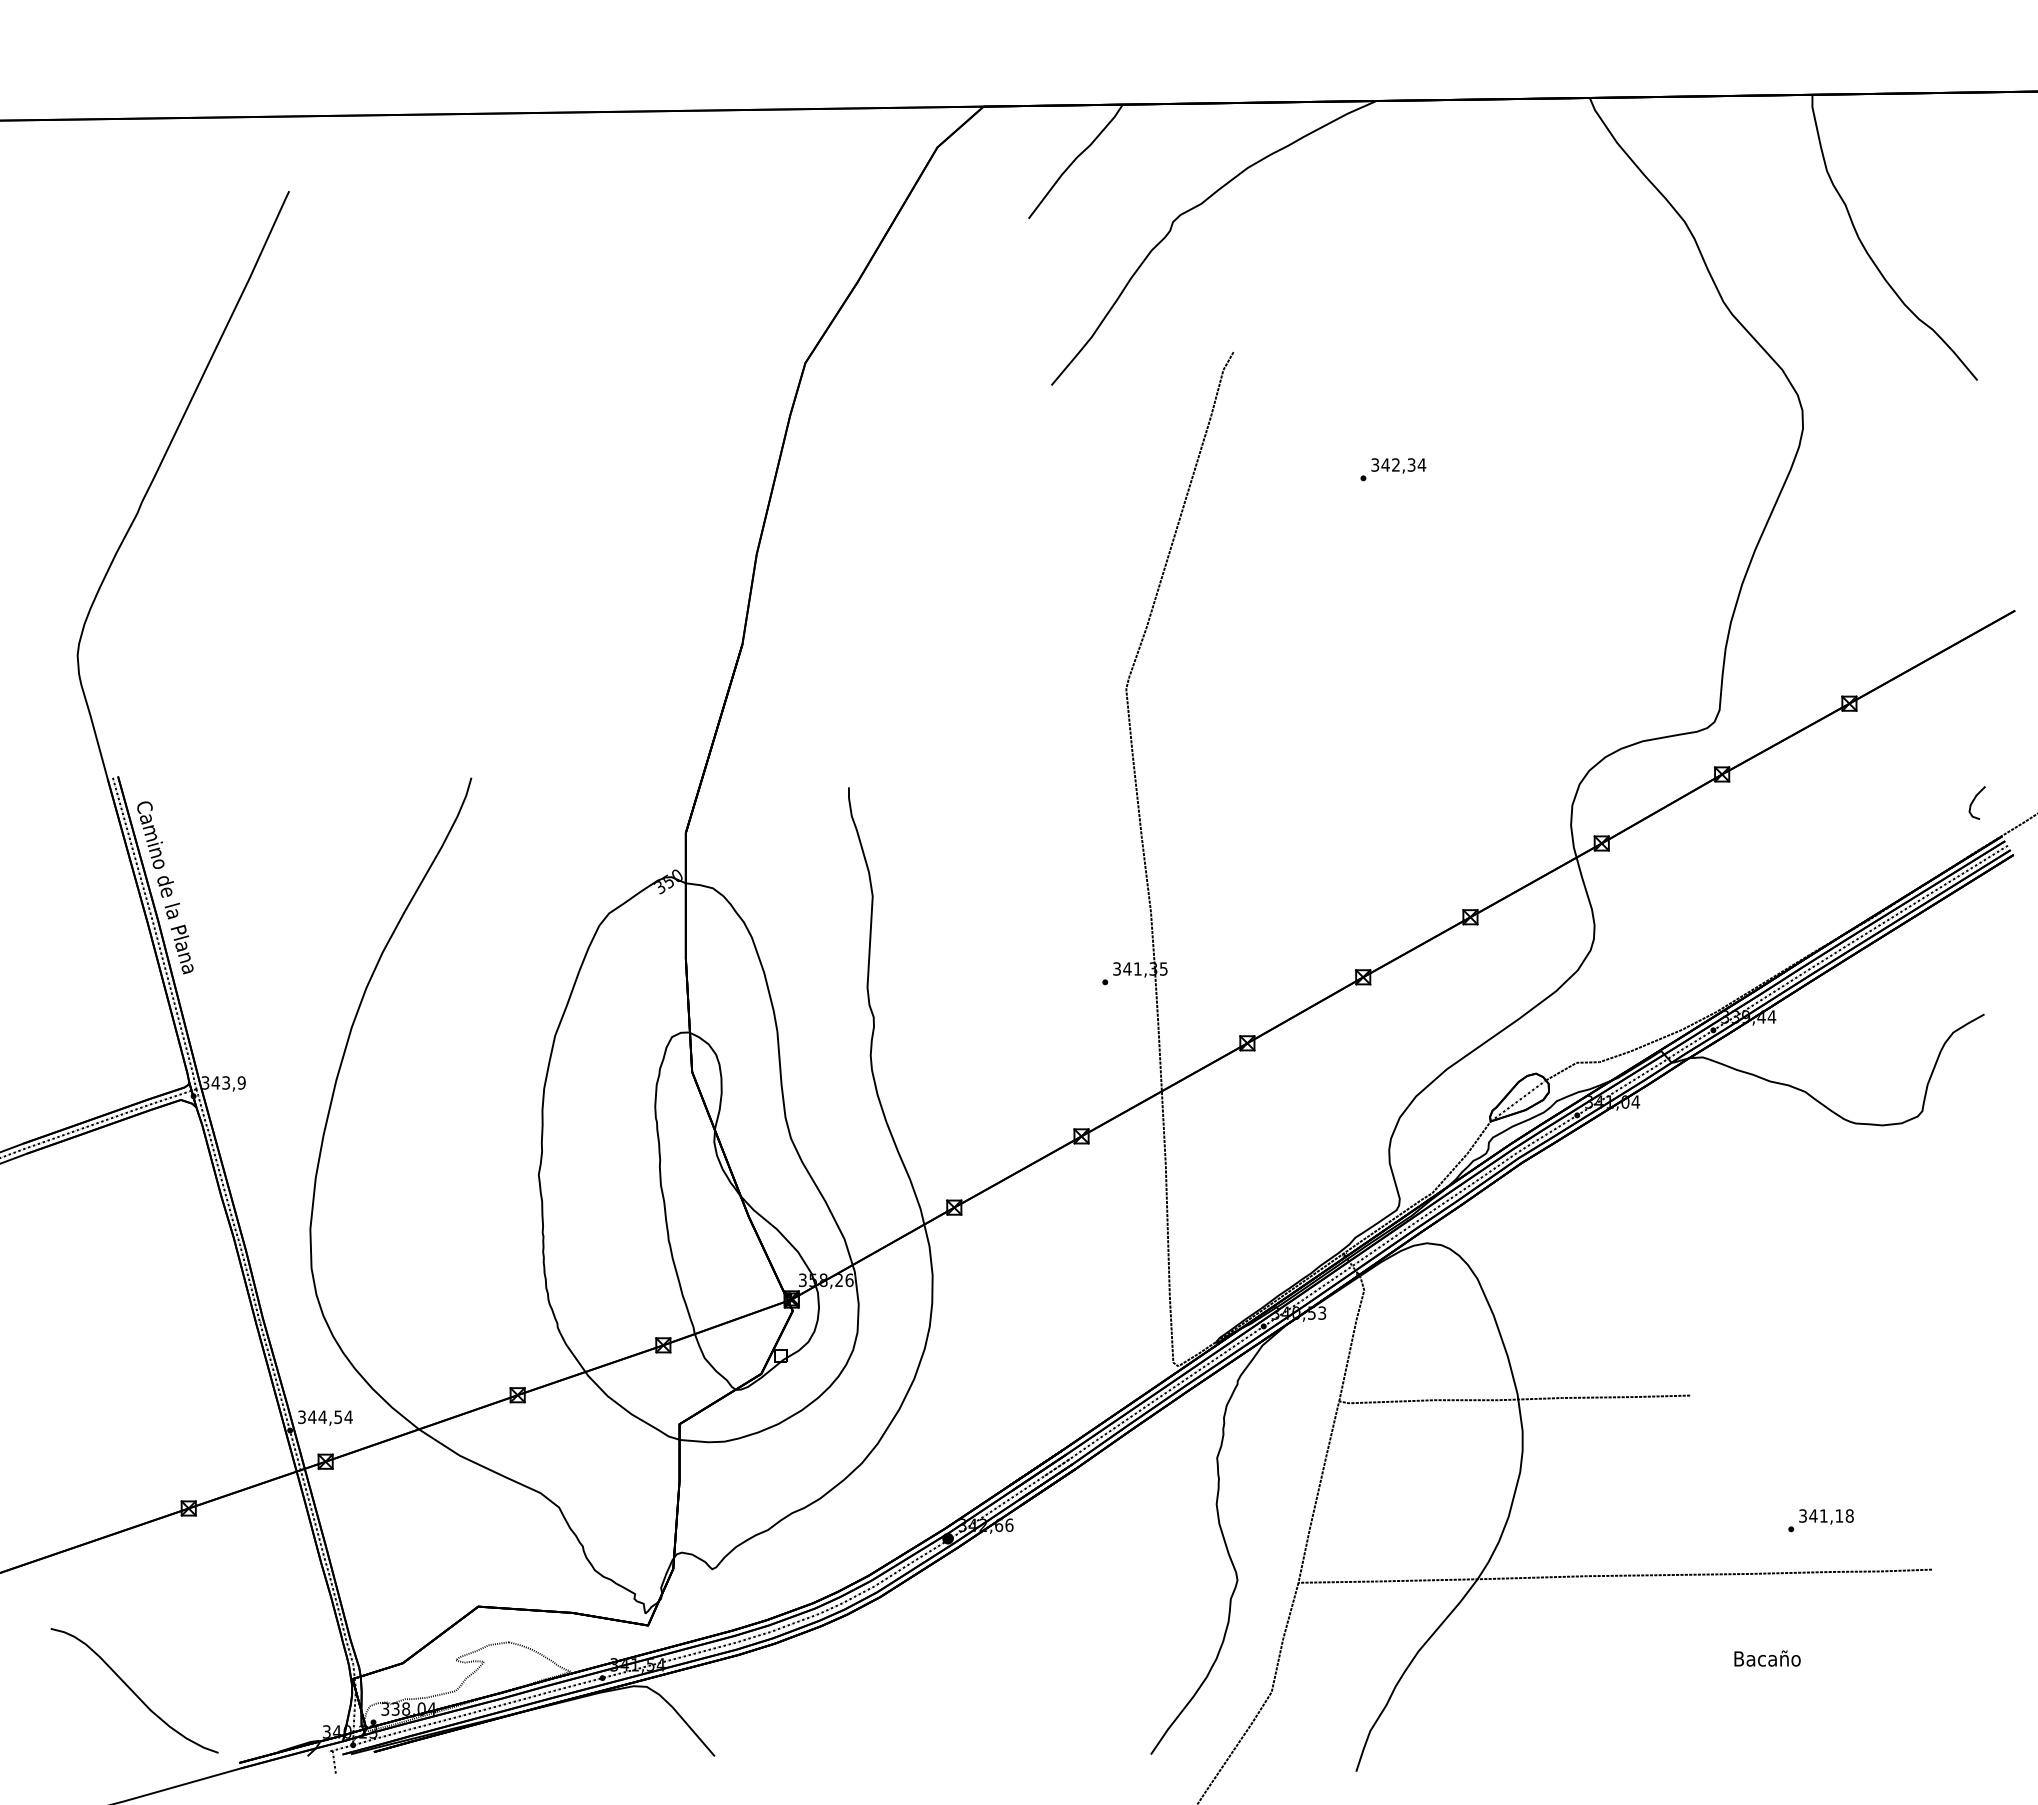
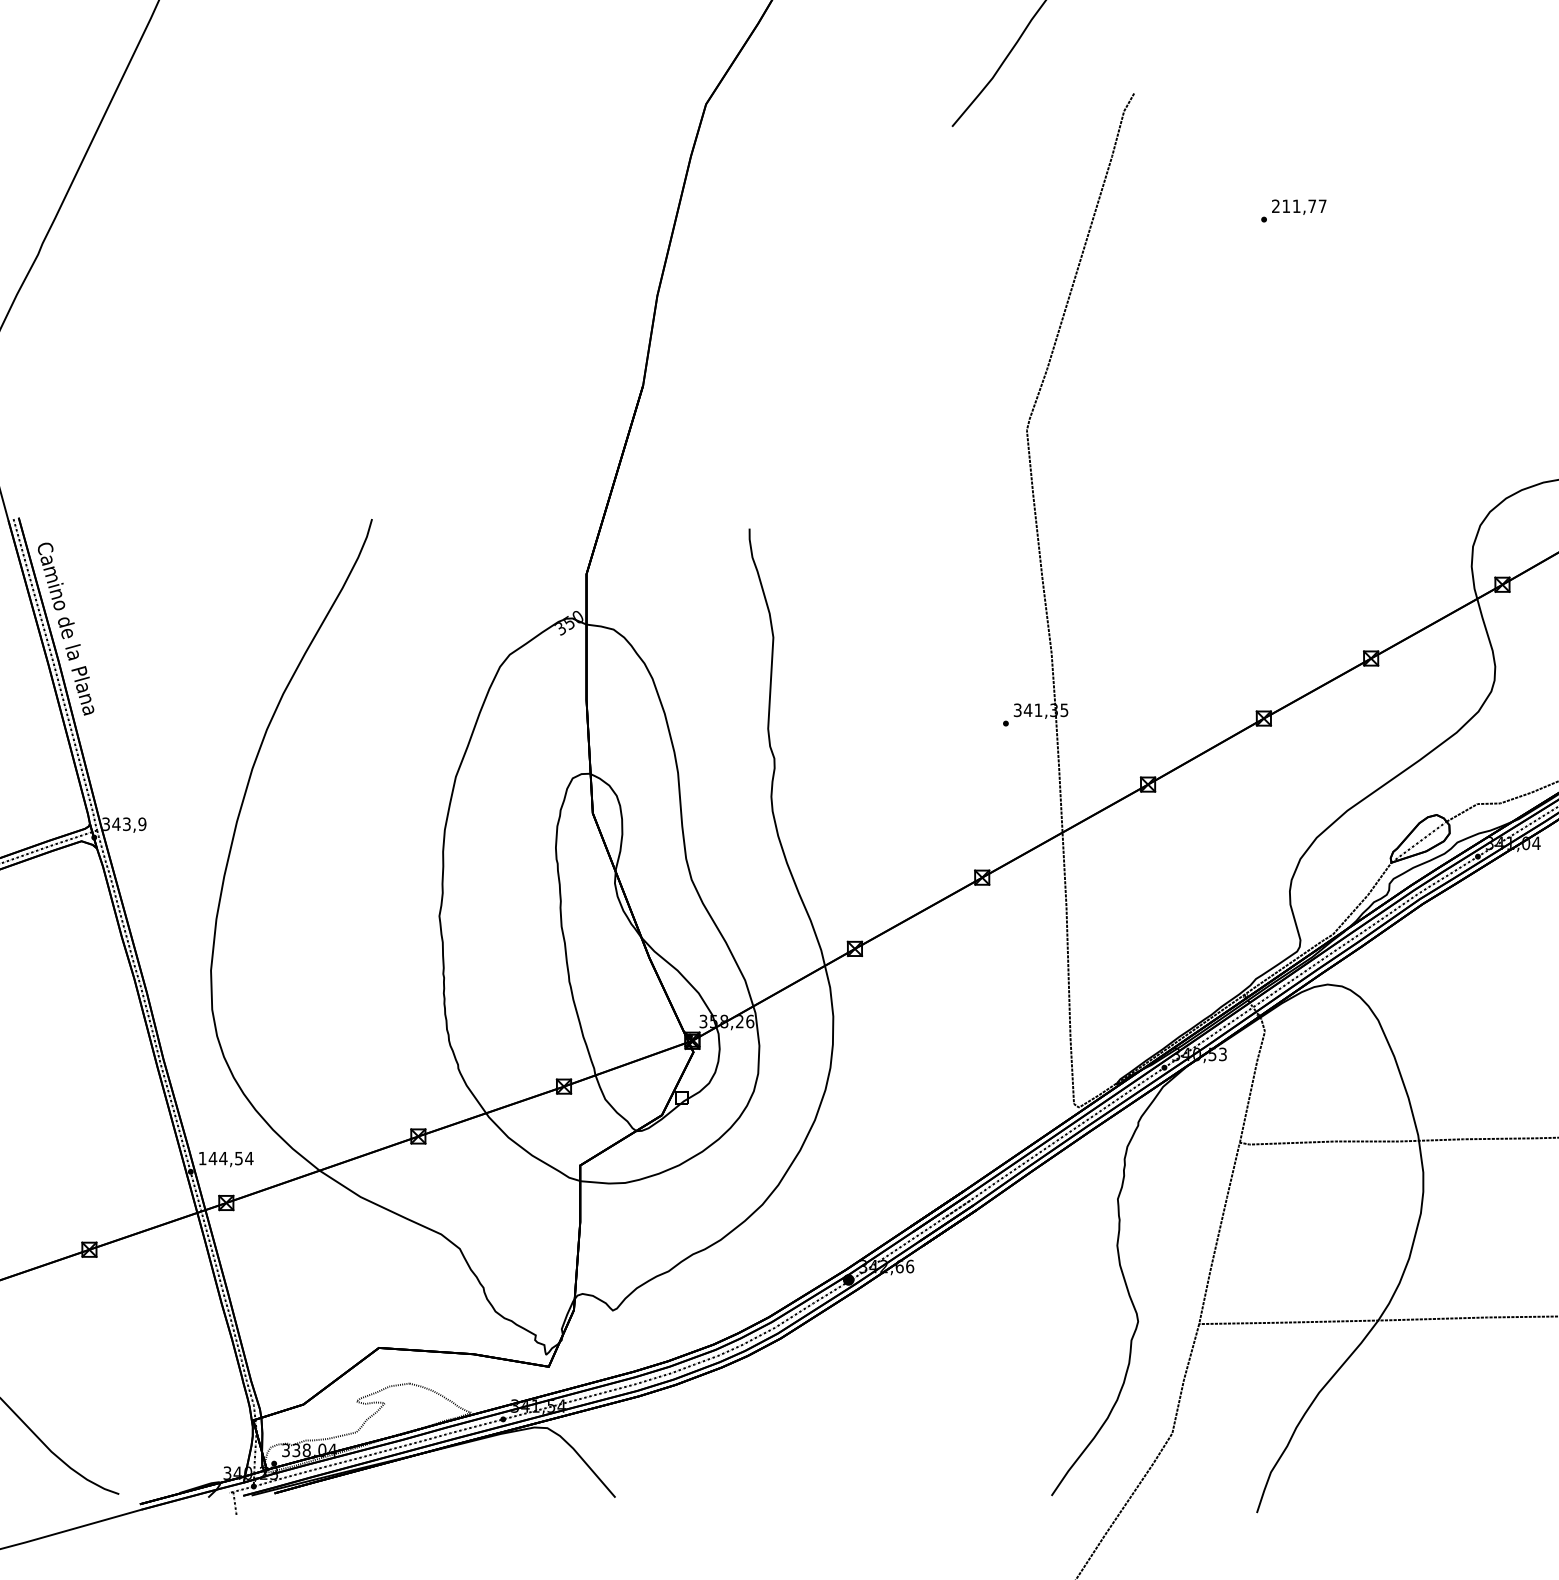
text: (1398, 464) -> (1299, 205), 342,34 -> 211,77
text: (301, 1417) -> (202, 1158), 344,54 -> 144,54

